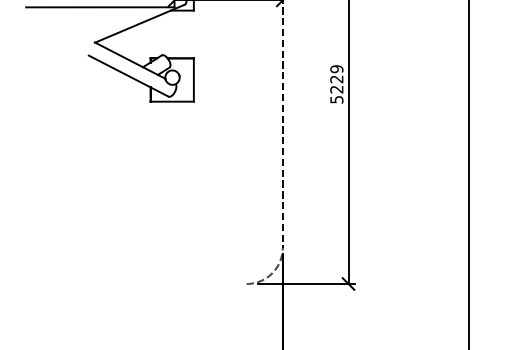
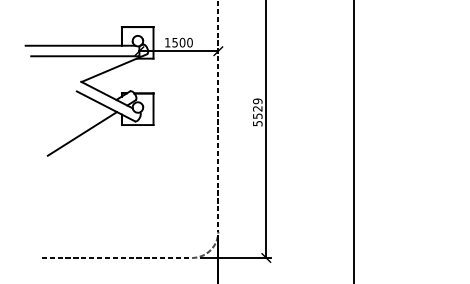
text: (336, 88) -> (257, 115), 5229 -> 5529
line: (96, 113) -> (82, 133), added
line: (143, 283) -> (116, 257), added

